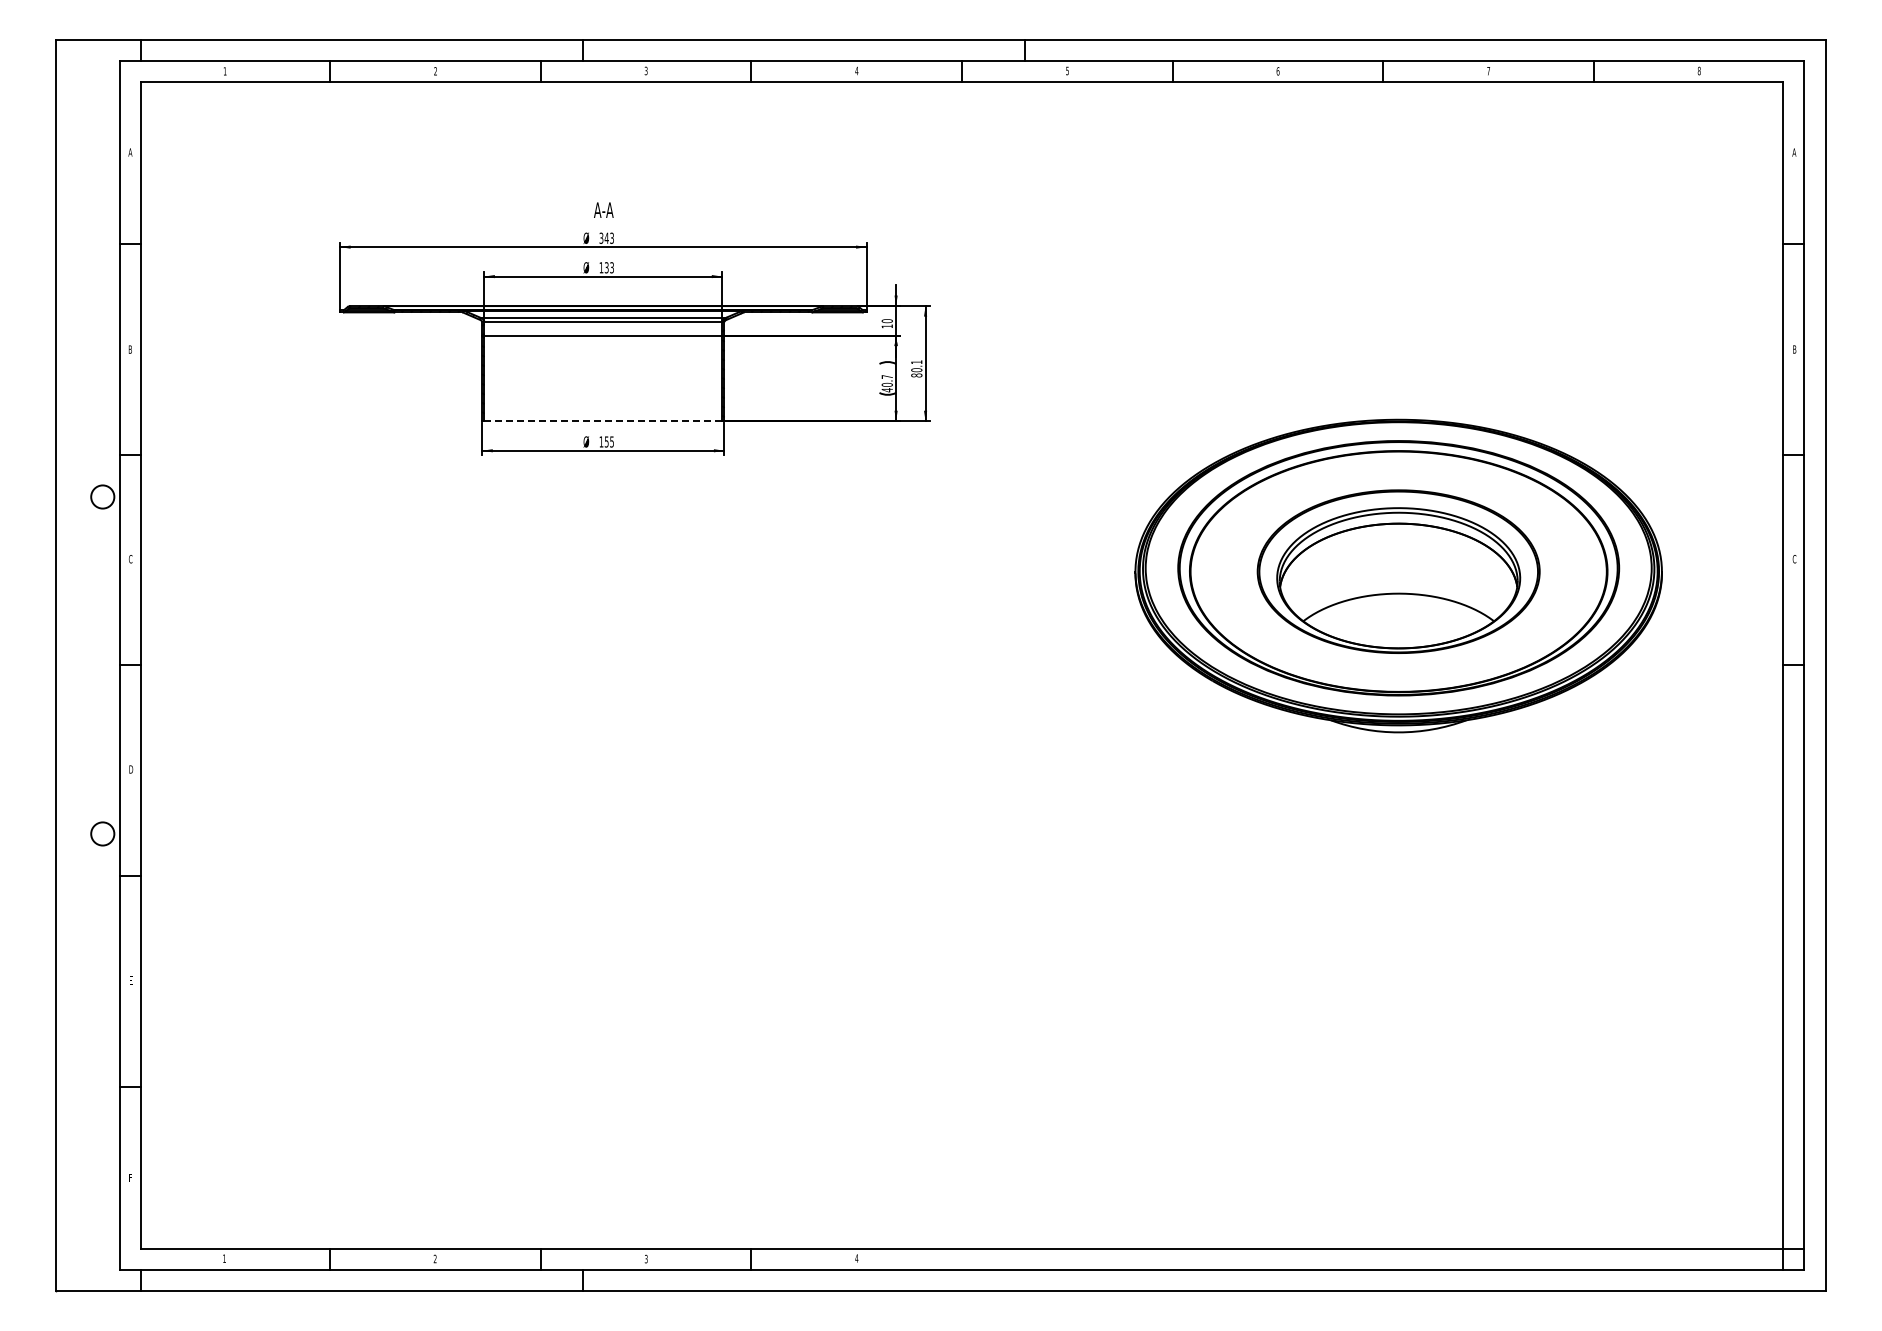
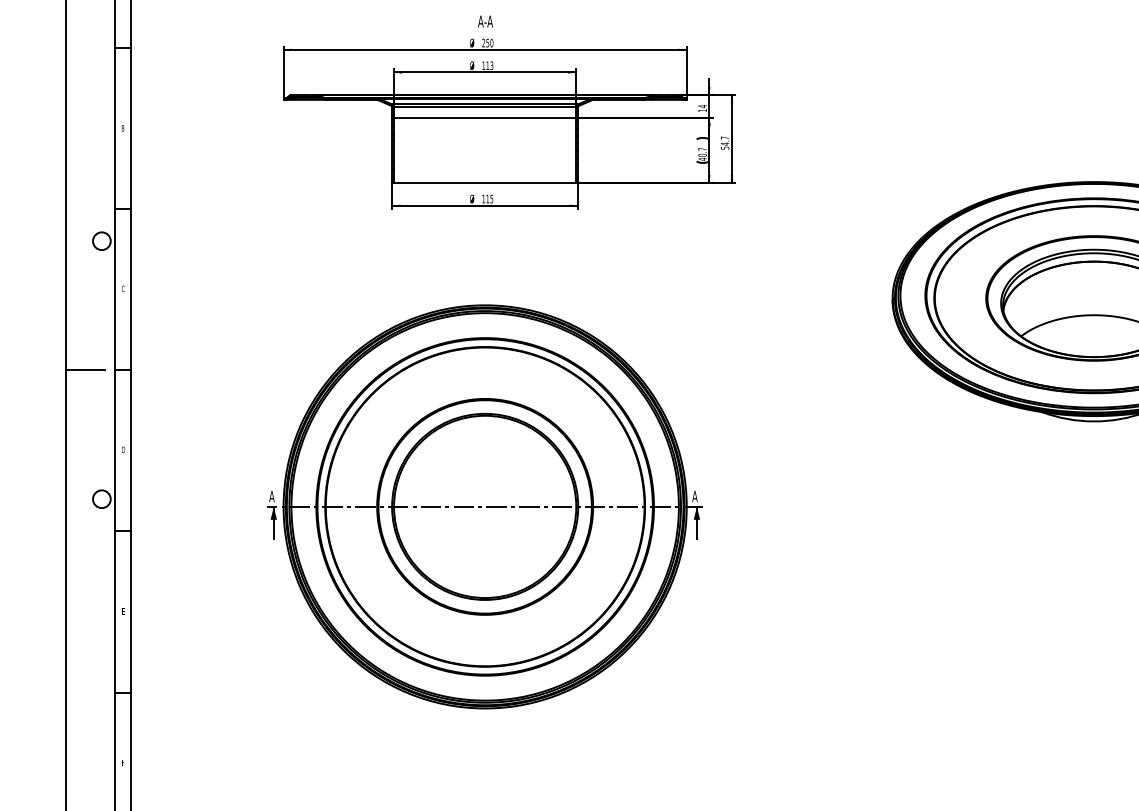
text: (606, 237) -> (487, 42), 343 -> 250
text: (606, 267) -> (487, 65), 133 -> 113
text: (886, 321) -> (701, 106), 10 -> 14
text: (916, 368) -> (724, 142), 80.1 -> 54.7
line: (603, 421) -> (485, 183), dashed -> solid
text: (606, 441) -> (487, 198), 155 -> 115
line: (81, 665) -> (85, 370), added
part: (603, 843) -> (485, 506), added

